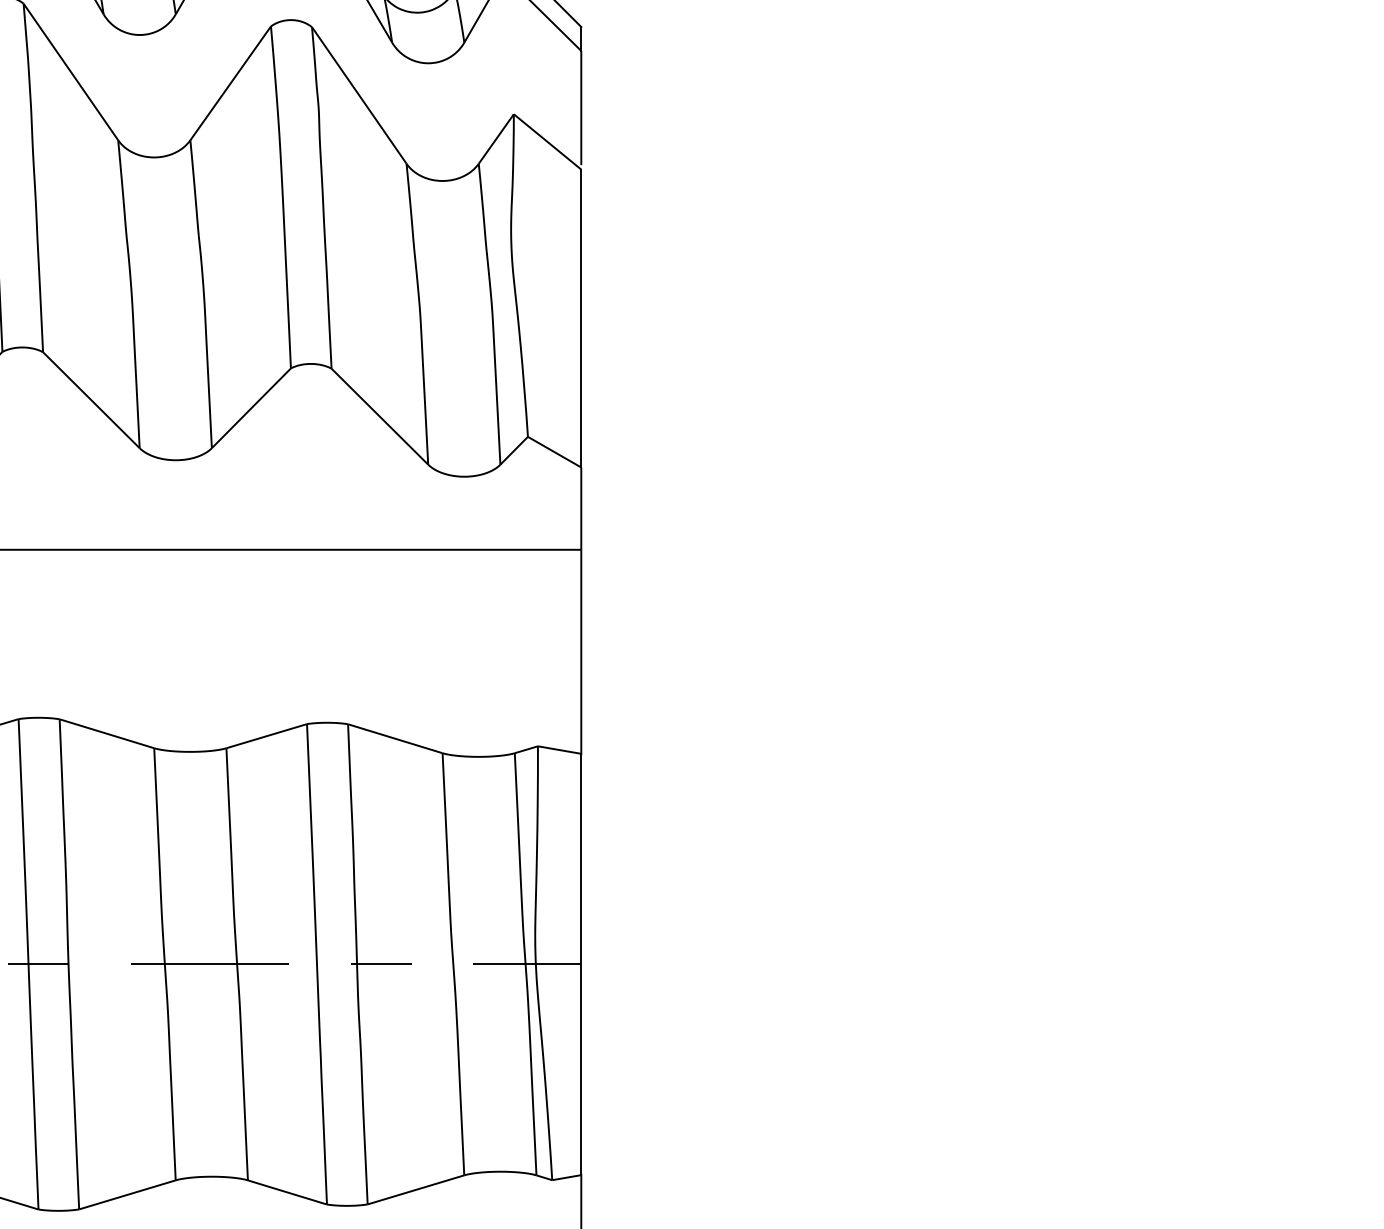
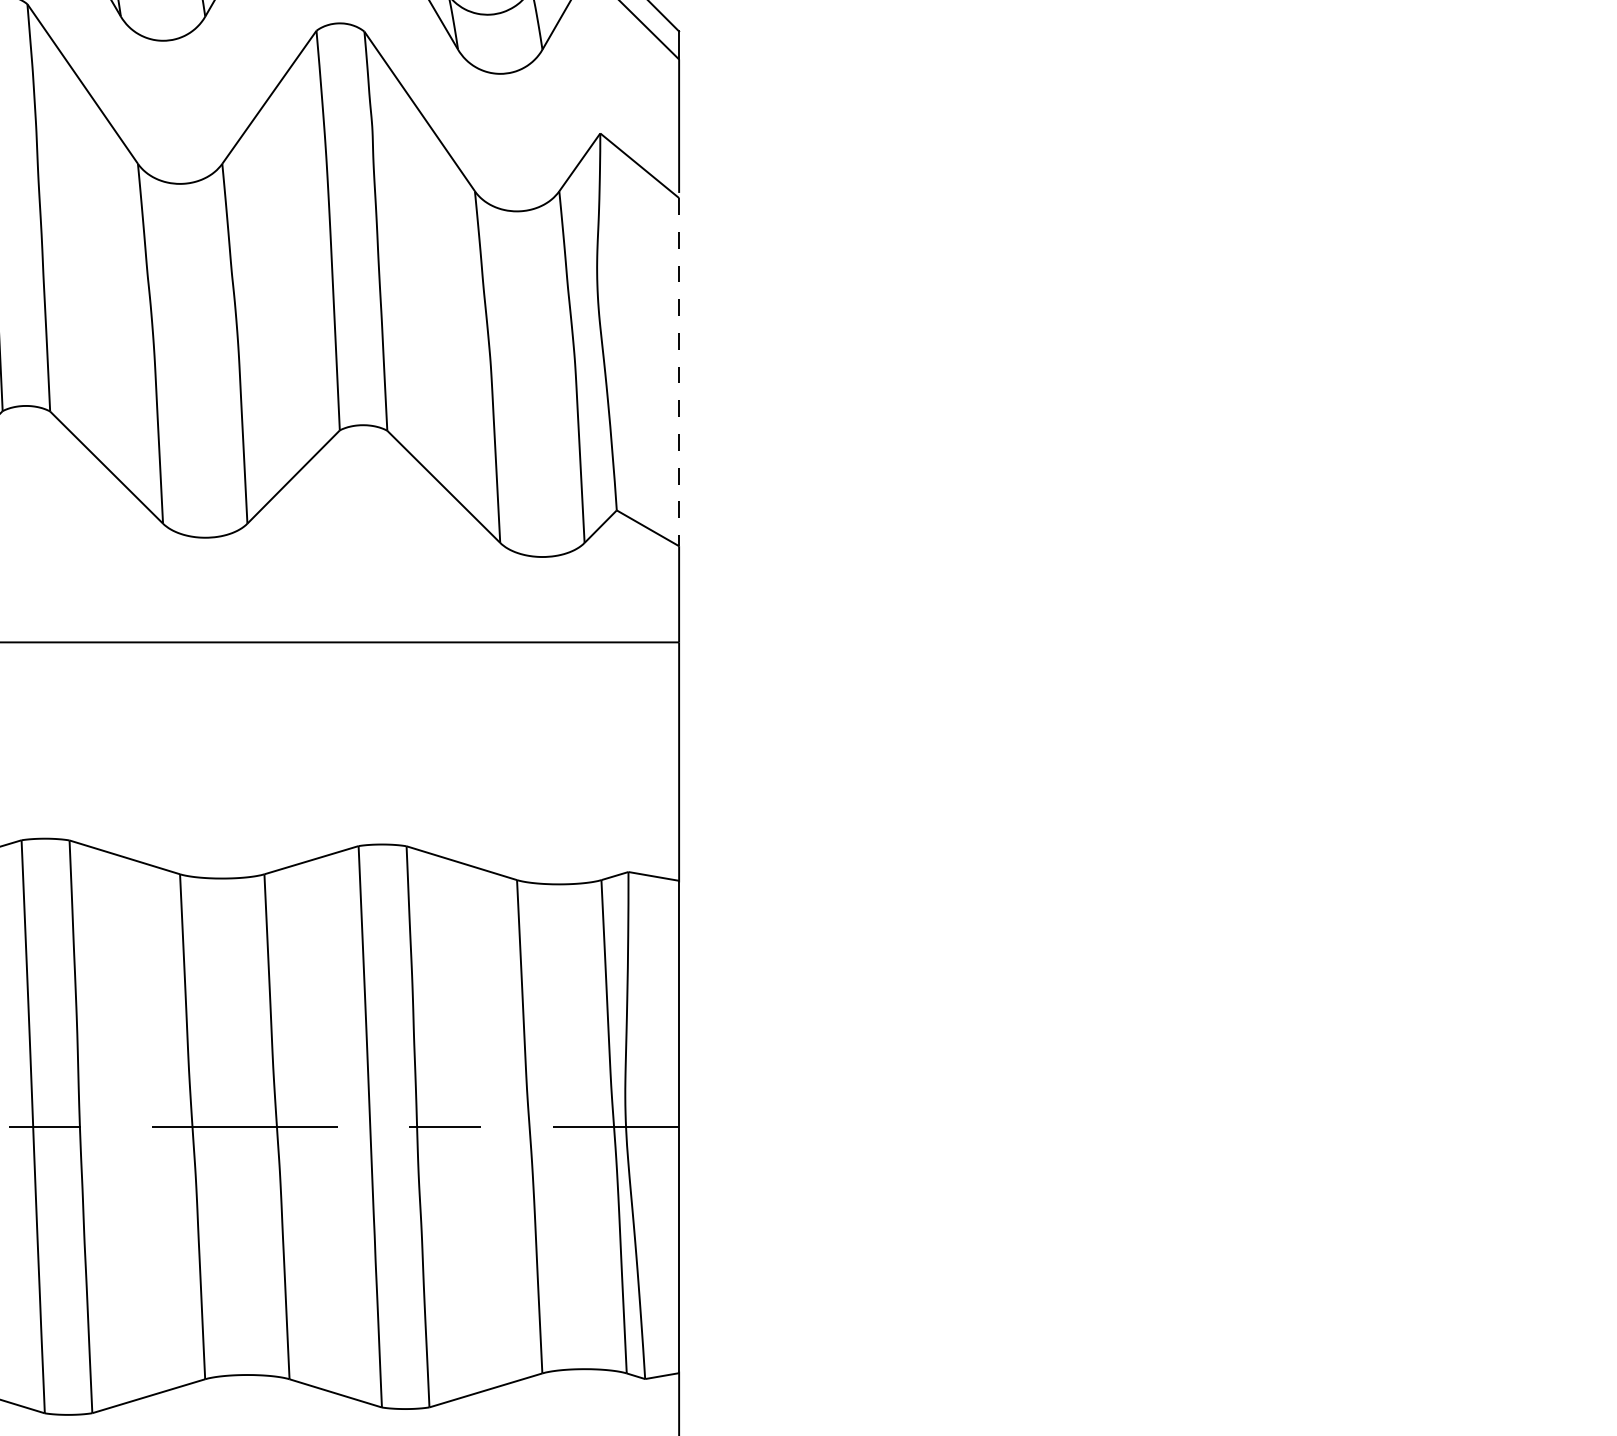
line: (581, 318) -> (679, 372), solid -> dashed

